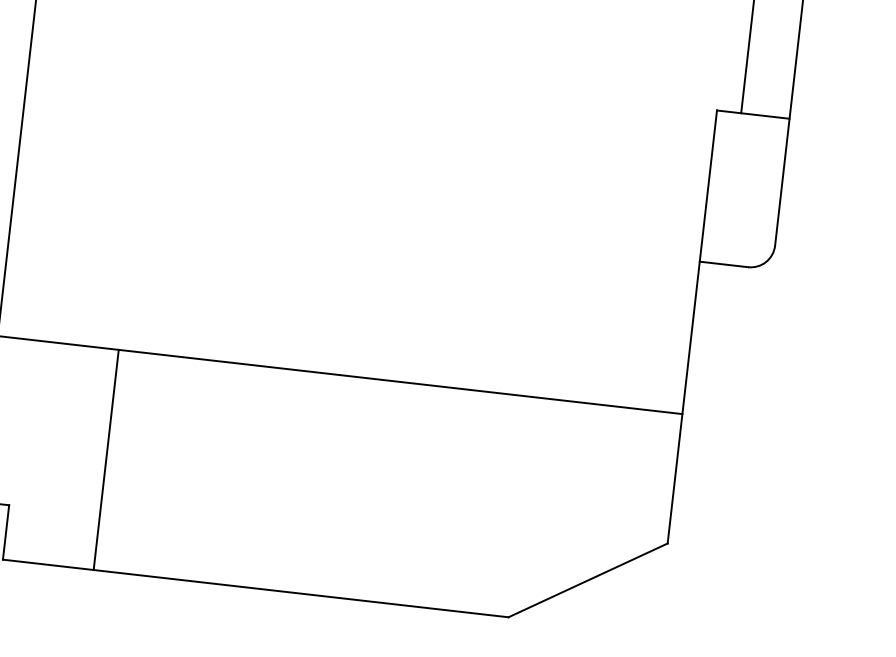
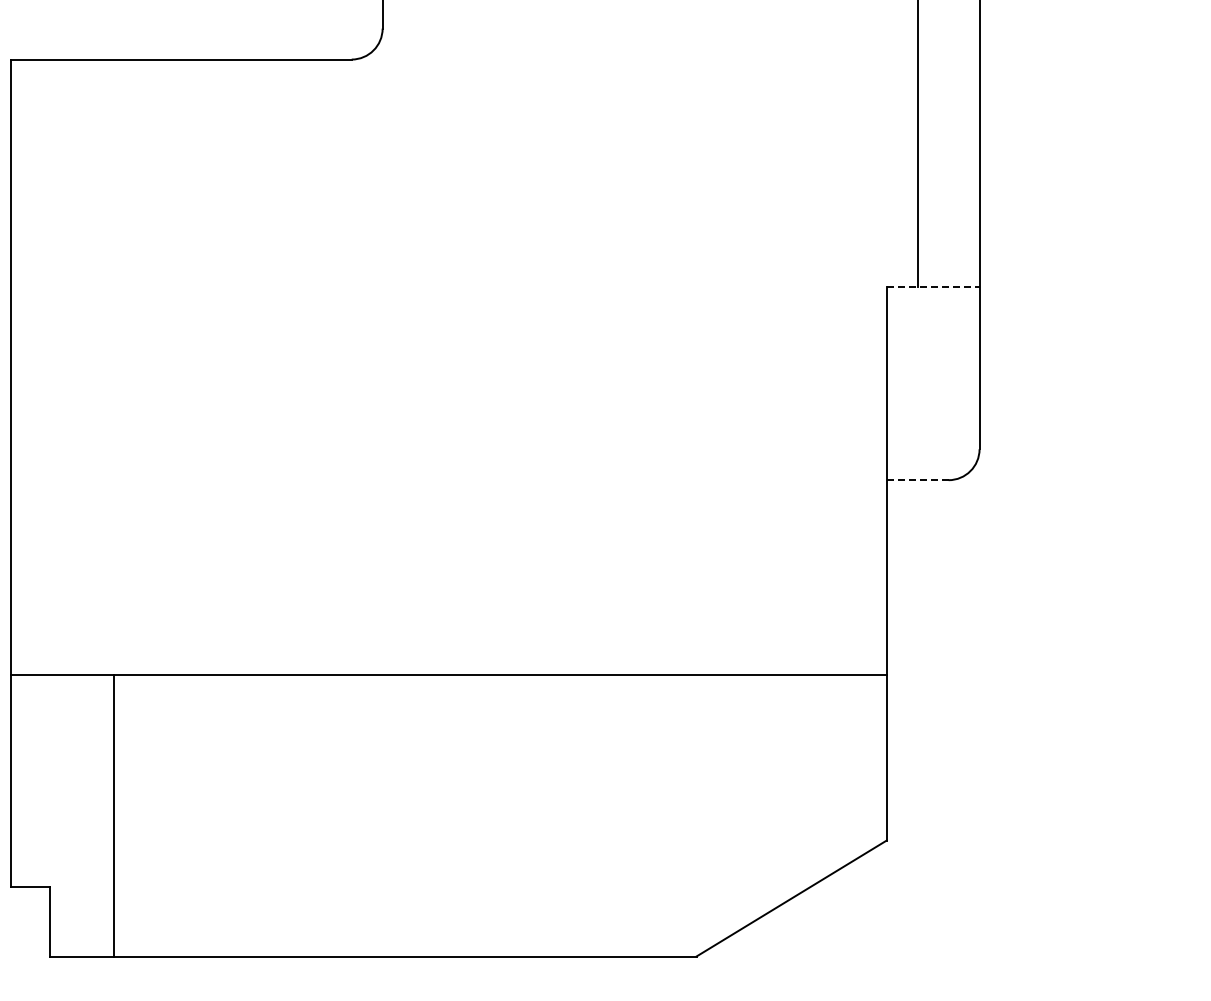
line: (753, 114) -> (933, 286), solid -> dashed
line: (723, 264) -> (917, 480), solid -> dashed
line: (106, 459) -> (114, 815), moved

